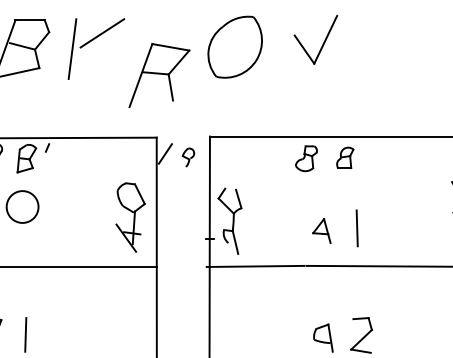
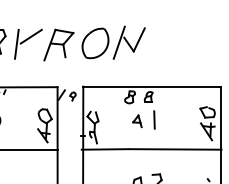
line: (282, 45) -> (118, 42), added
part: (158, 74) -> (58, 44), moved
line: (357, 227) -> (154, 119), moved
part: (322, 231) -> (137, 121), moved

